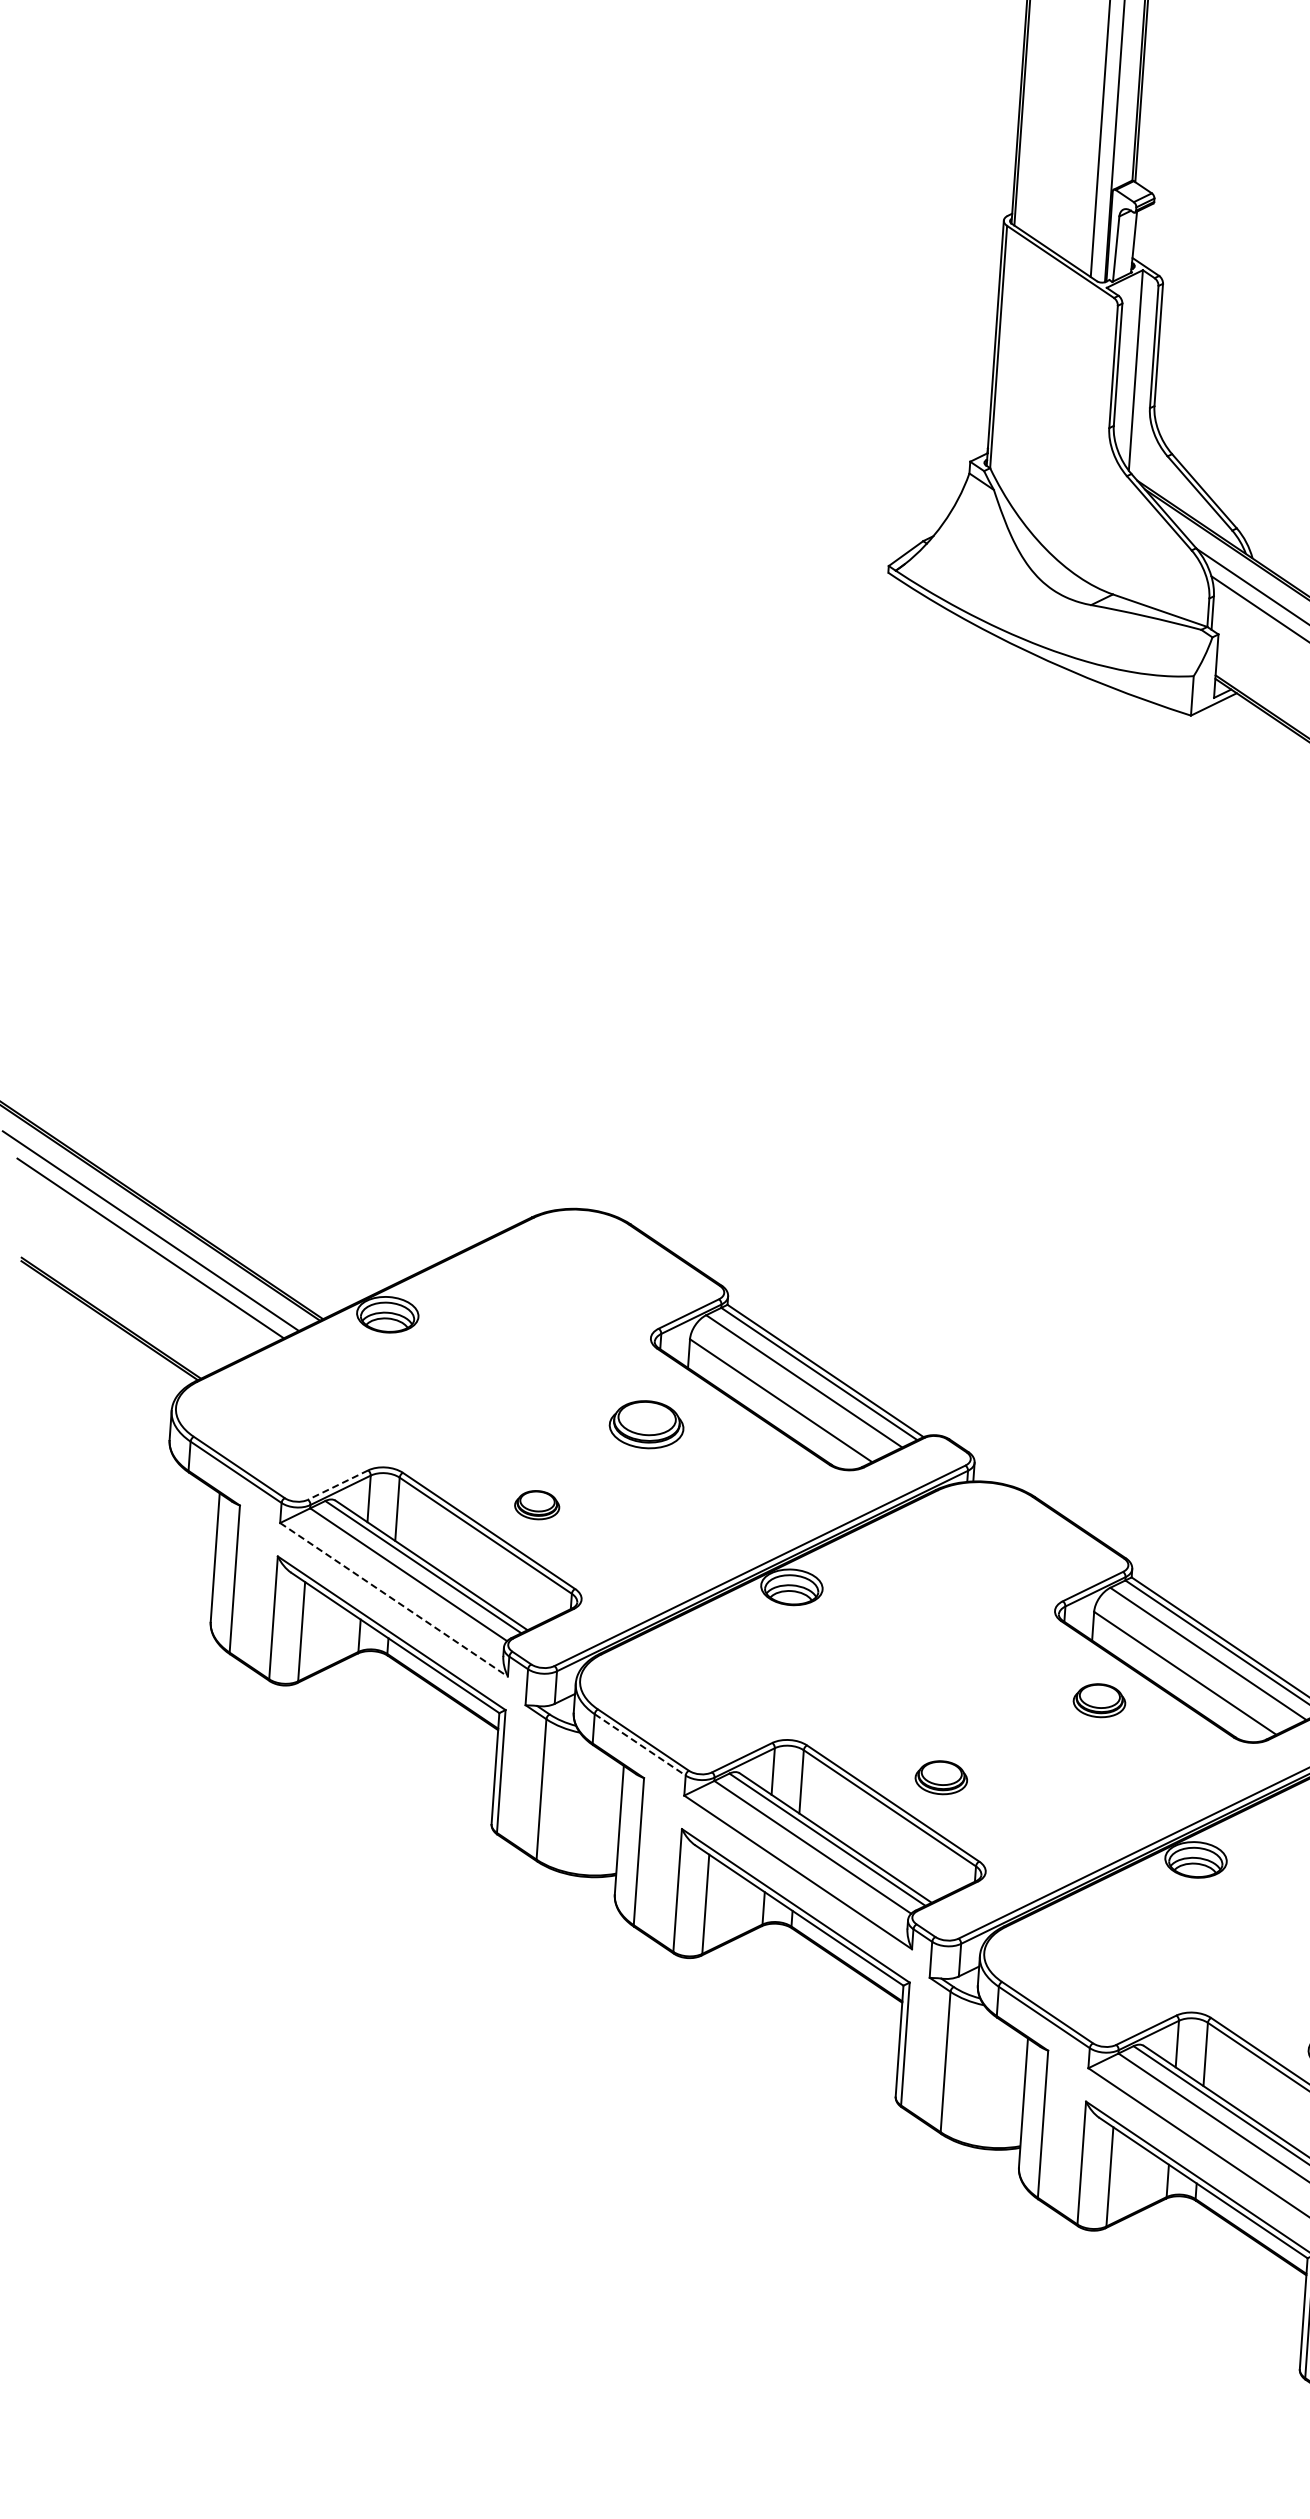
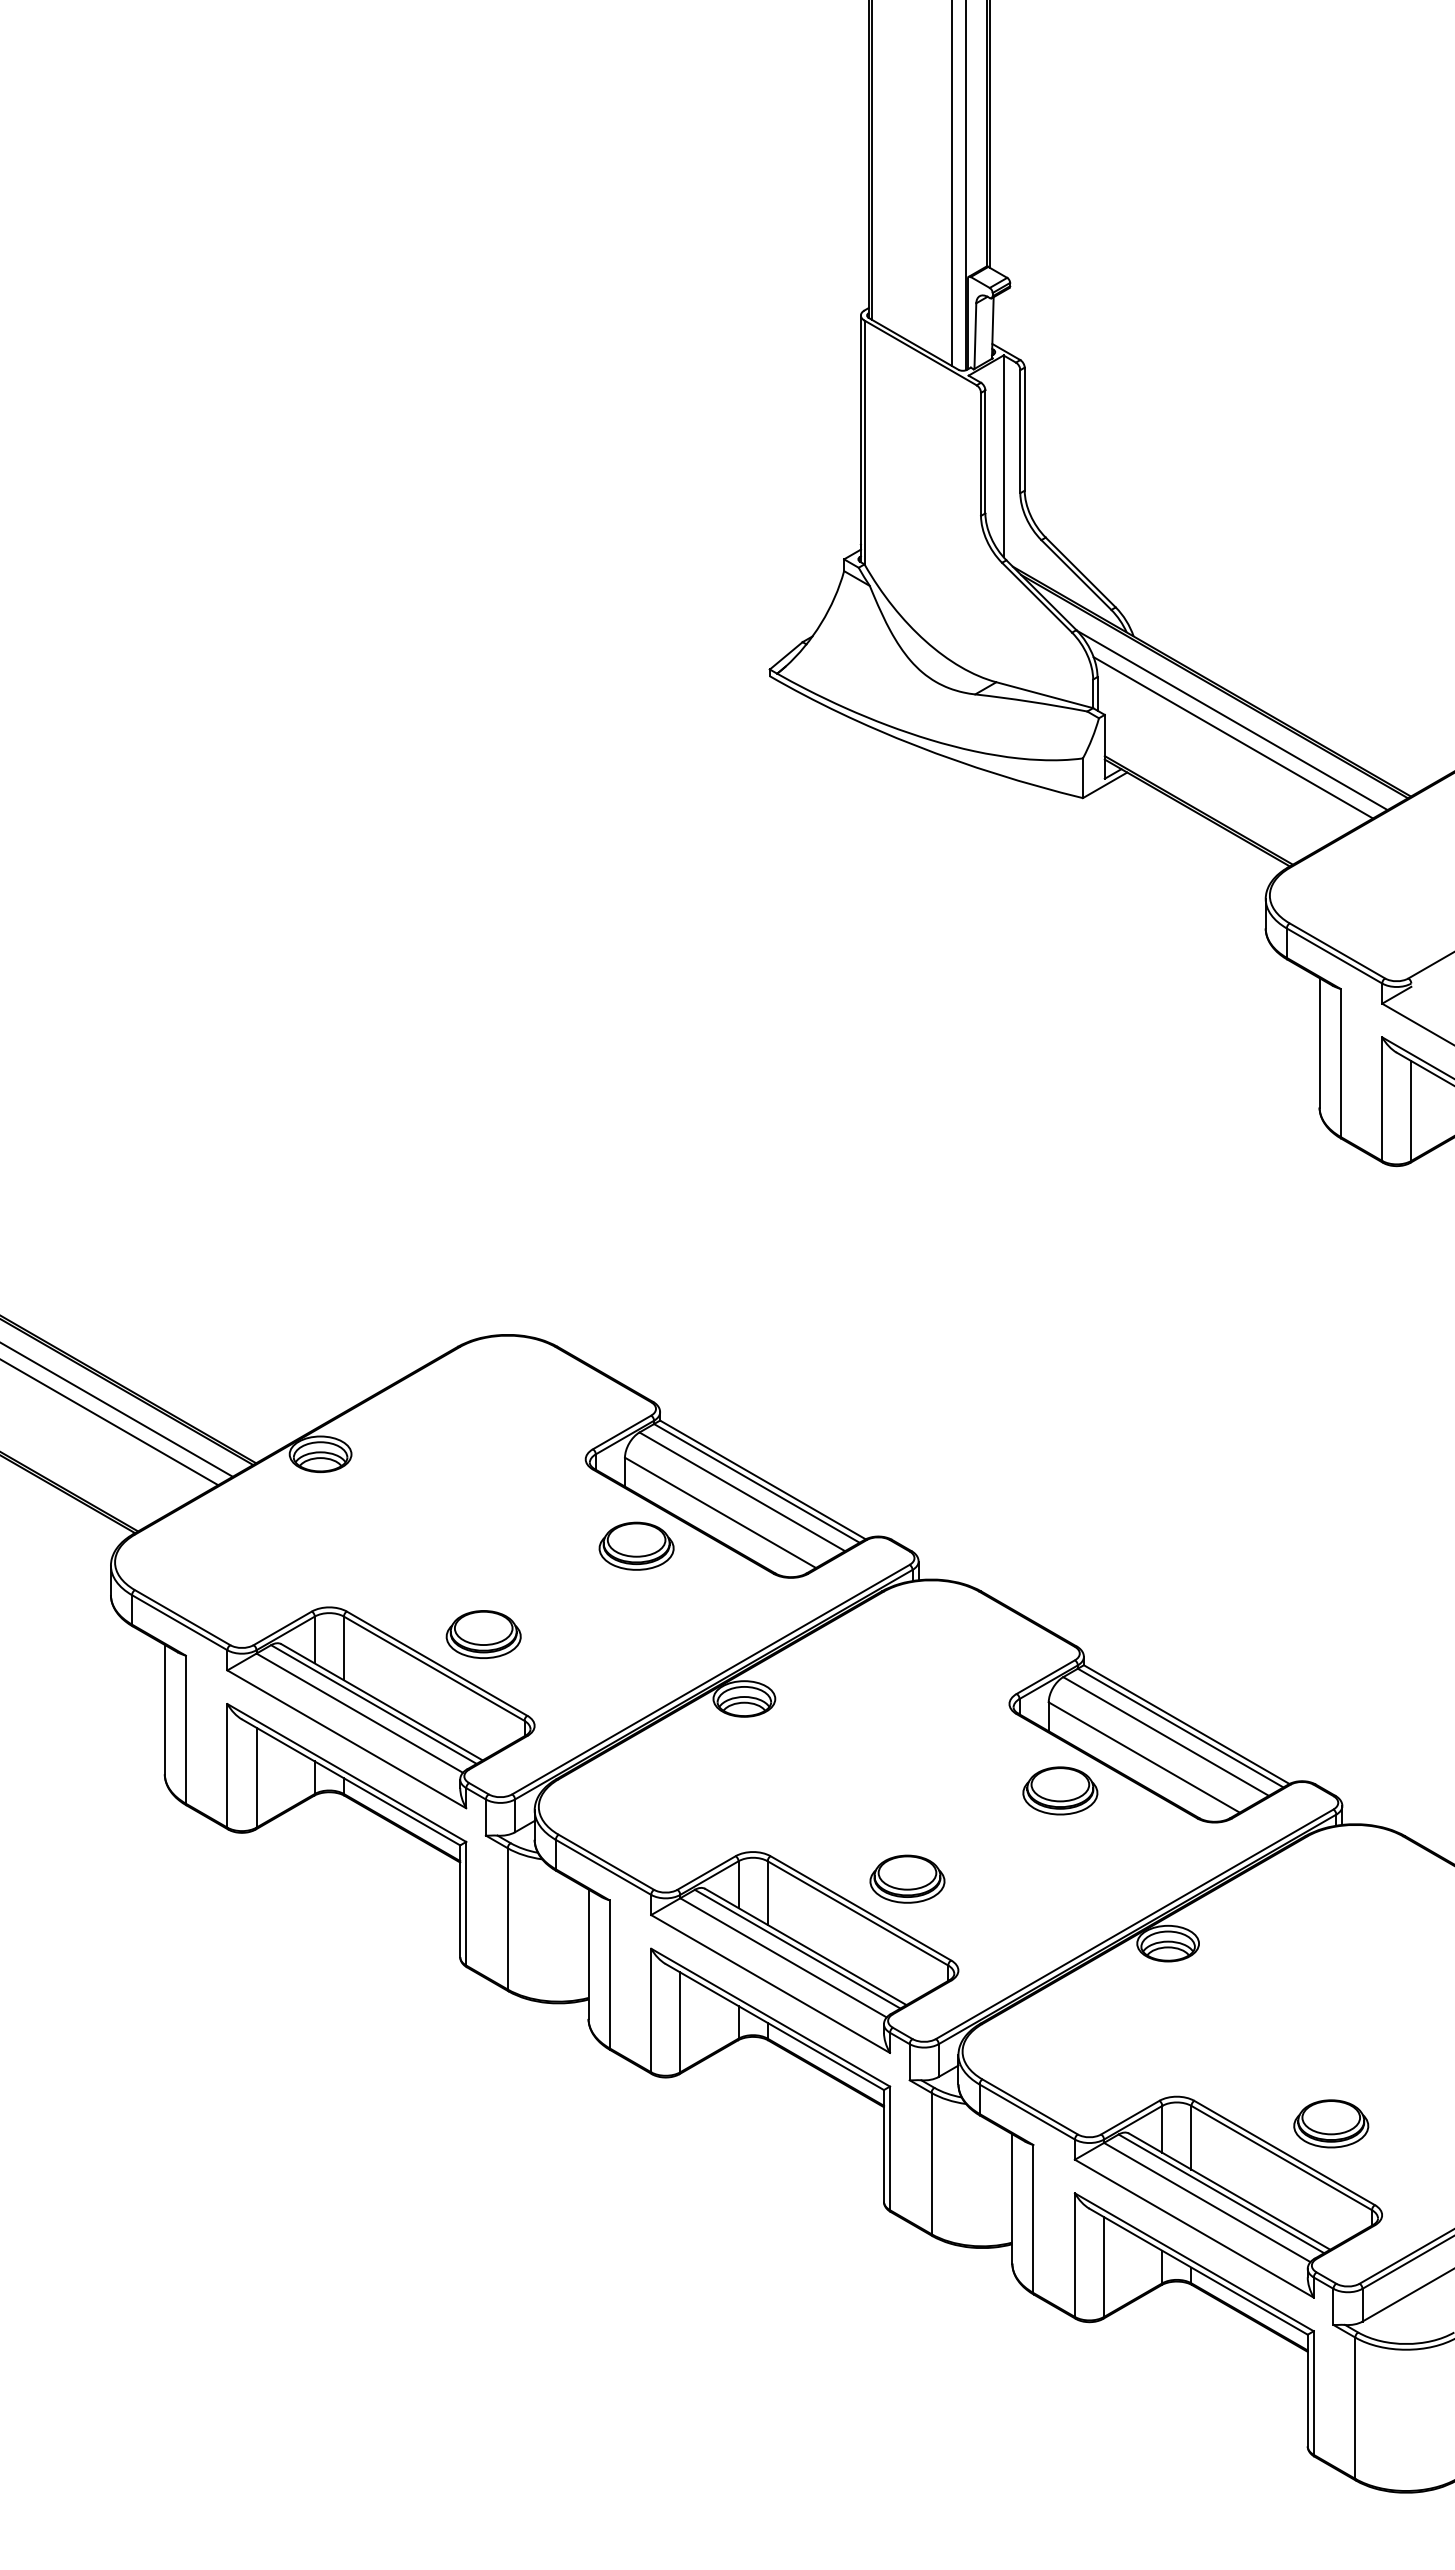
part: (646, 1423) -> (636, 1545), moved
line: (337, 1485) -> (282, 1628), dashed -> solid
part: (537, 1505) -> (483, 1634), size x1.67
line: (393, 1599) -> (346, 1739), dashed -> solid
part: (1099, 1700) -> (1060, 1790), size x1.43
line: (640, 1745) -> (603, 1867), dashed -> solid
part: (941, 1777) -> (907, 1878), size x1.43

